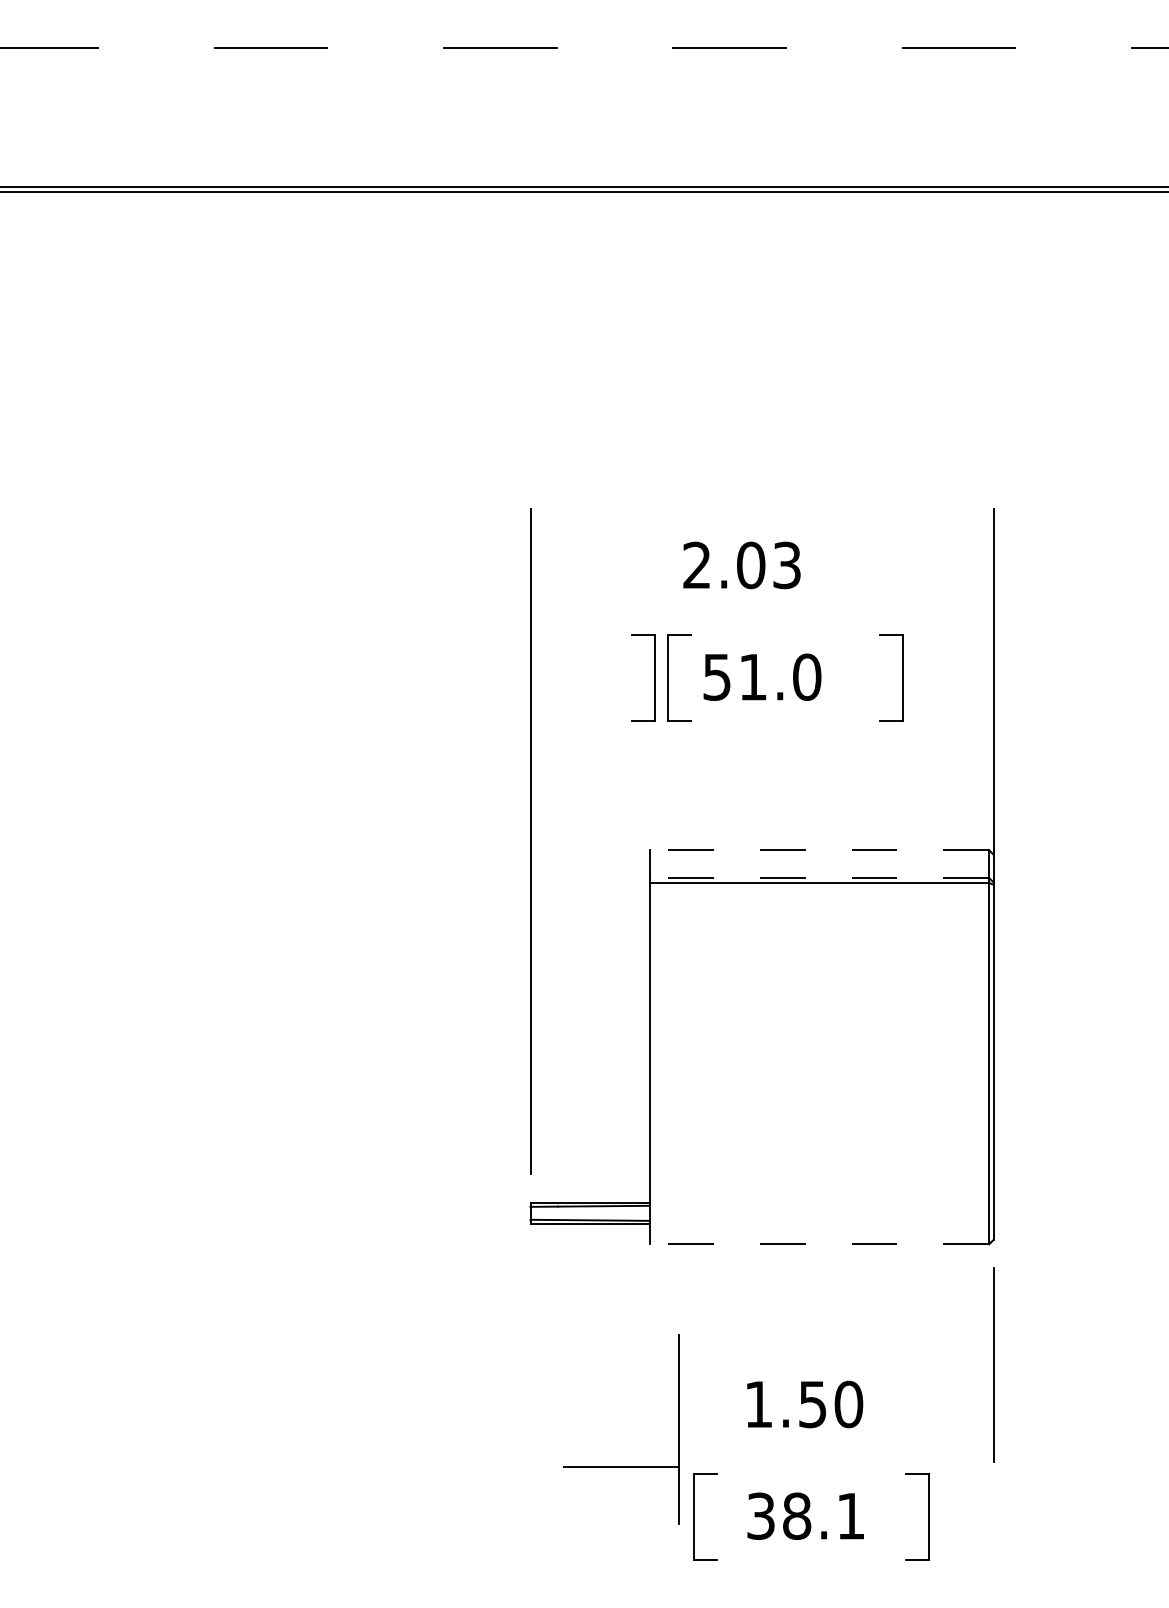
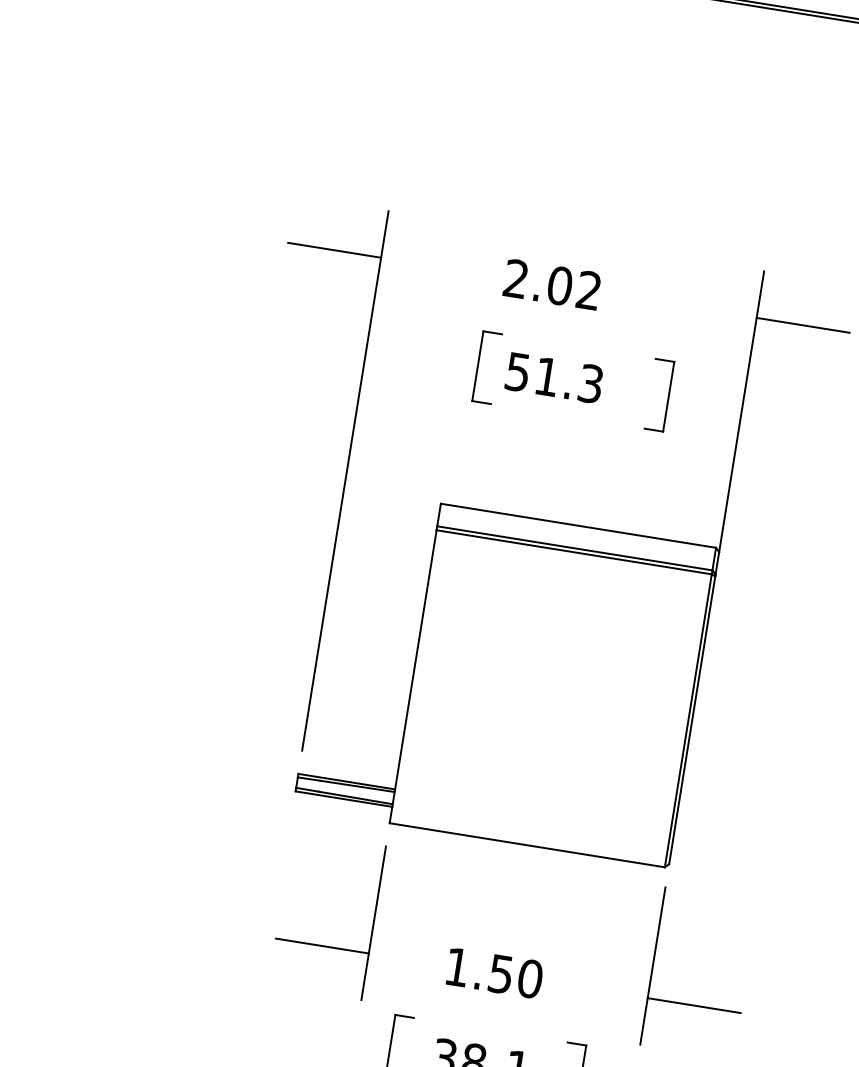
line: (472, 565) -> (334, 249), added
text: (786, 565) -> (588, 290), 2.03 -> 2.02
line: (1050, 565) -> (802, 324), added
text: (807, 676) -> (591, 383), 51.0 -> 51.3
part: (654, 677) -> (467, 364), removed
line: (819, 850) -> (578, 525), dashed -> solid
line: (819, 878) -> (574, 548), dashed -> solid
line: (819, 1244) -> (527, 845), dashed -> solid
line: (1050, 1404) -> (693, 1005), added
part: (621, 1466) -> (322, 945), moved

